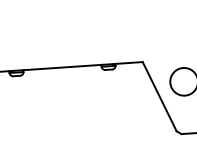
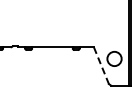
line: (159, 96) -> (101, 65), solid -> dashed

